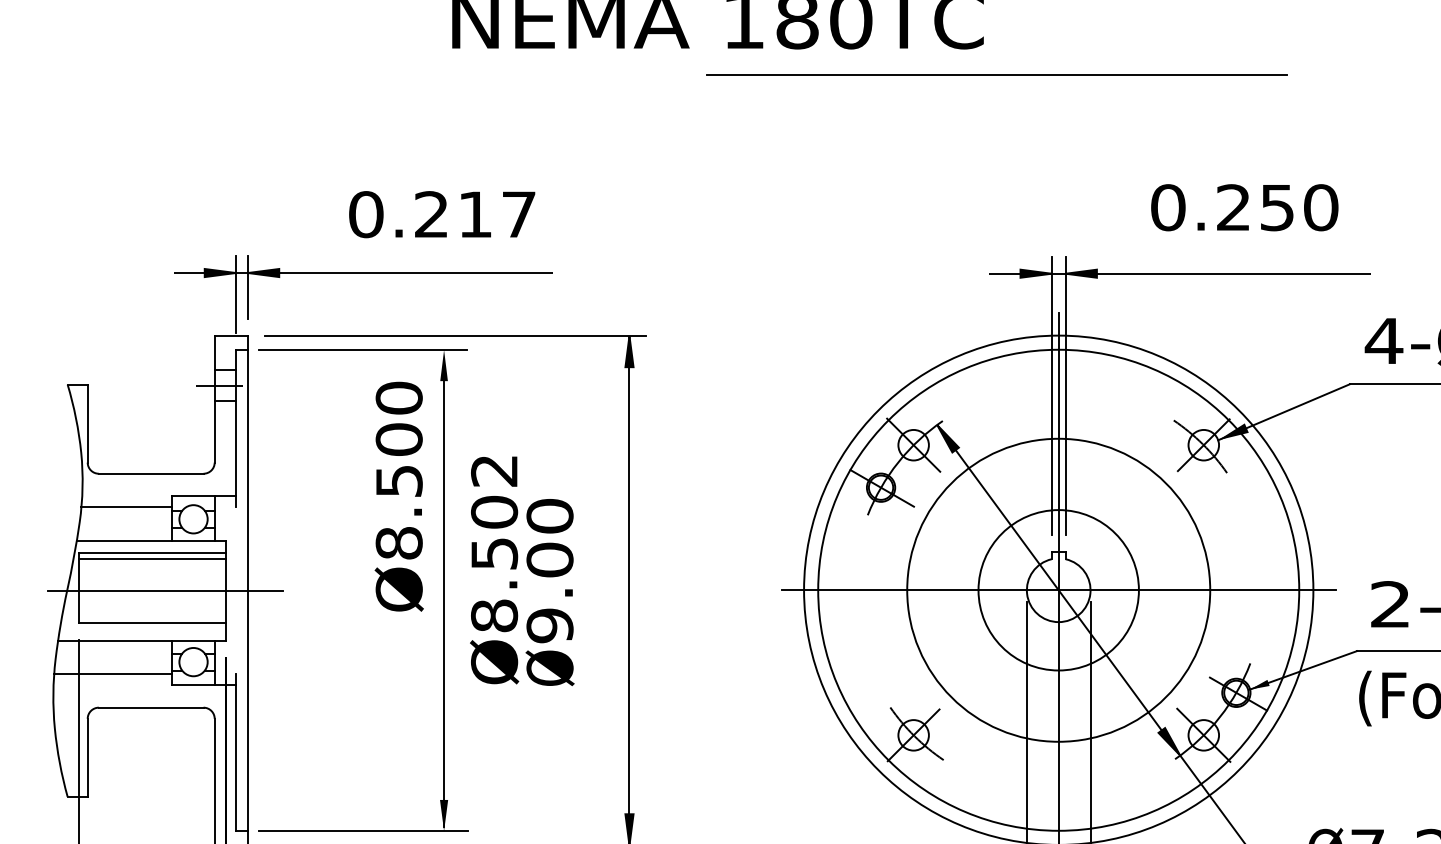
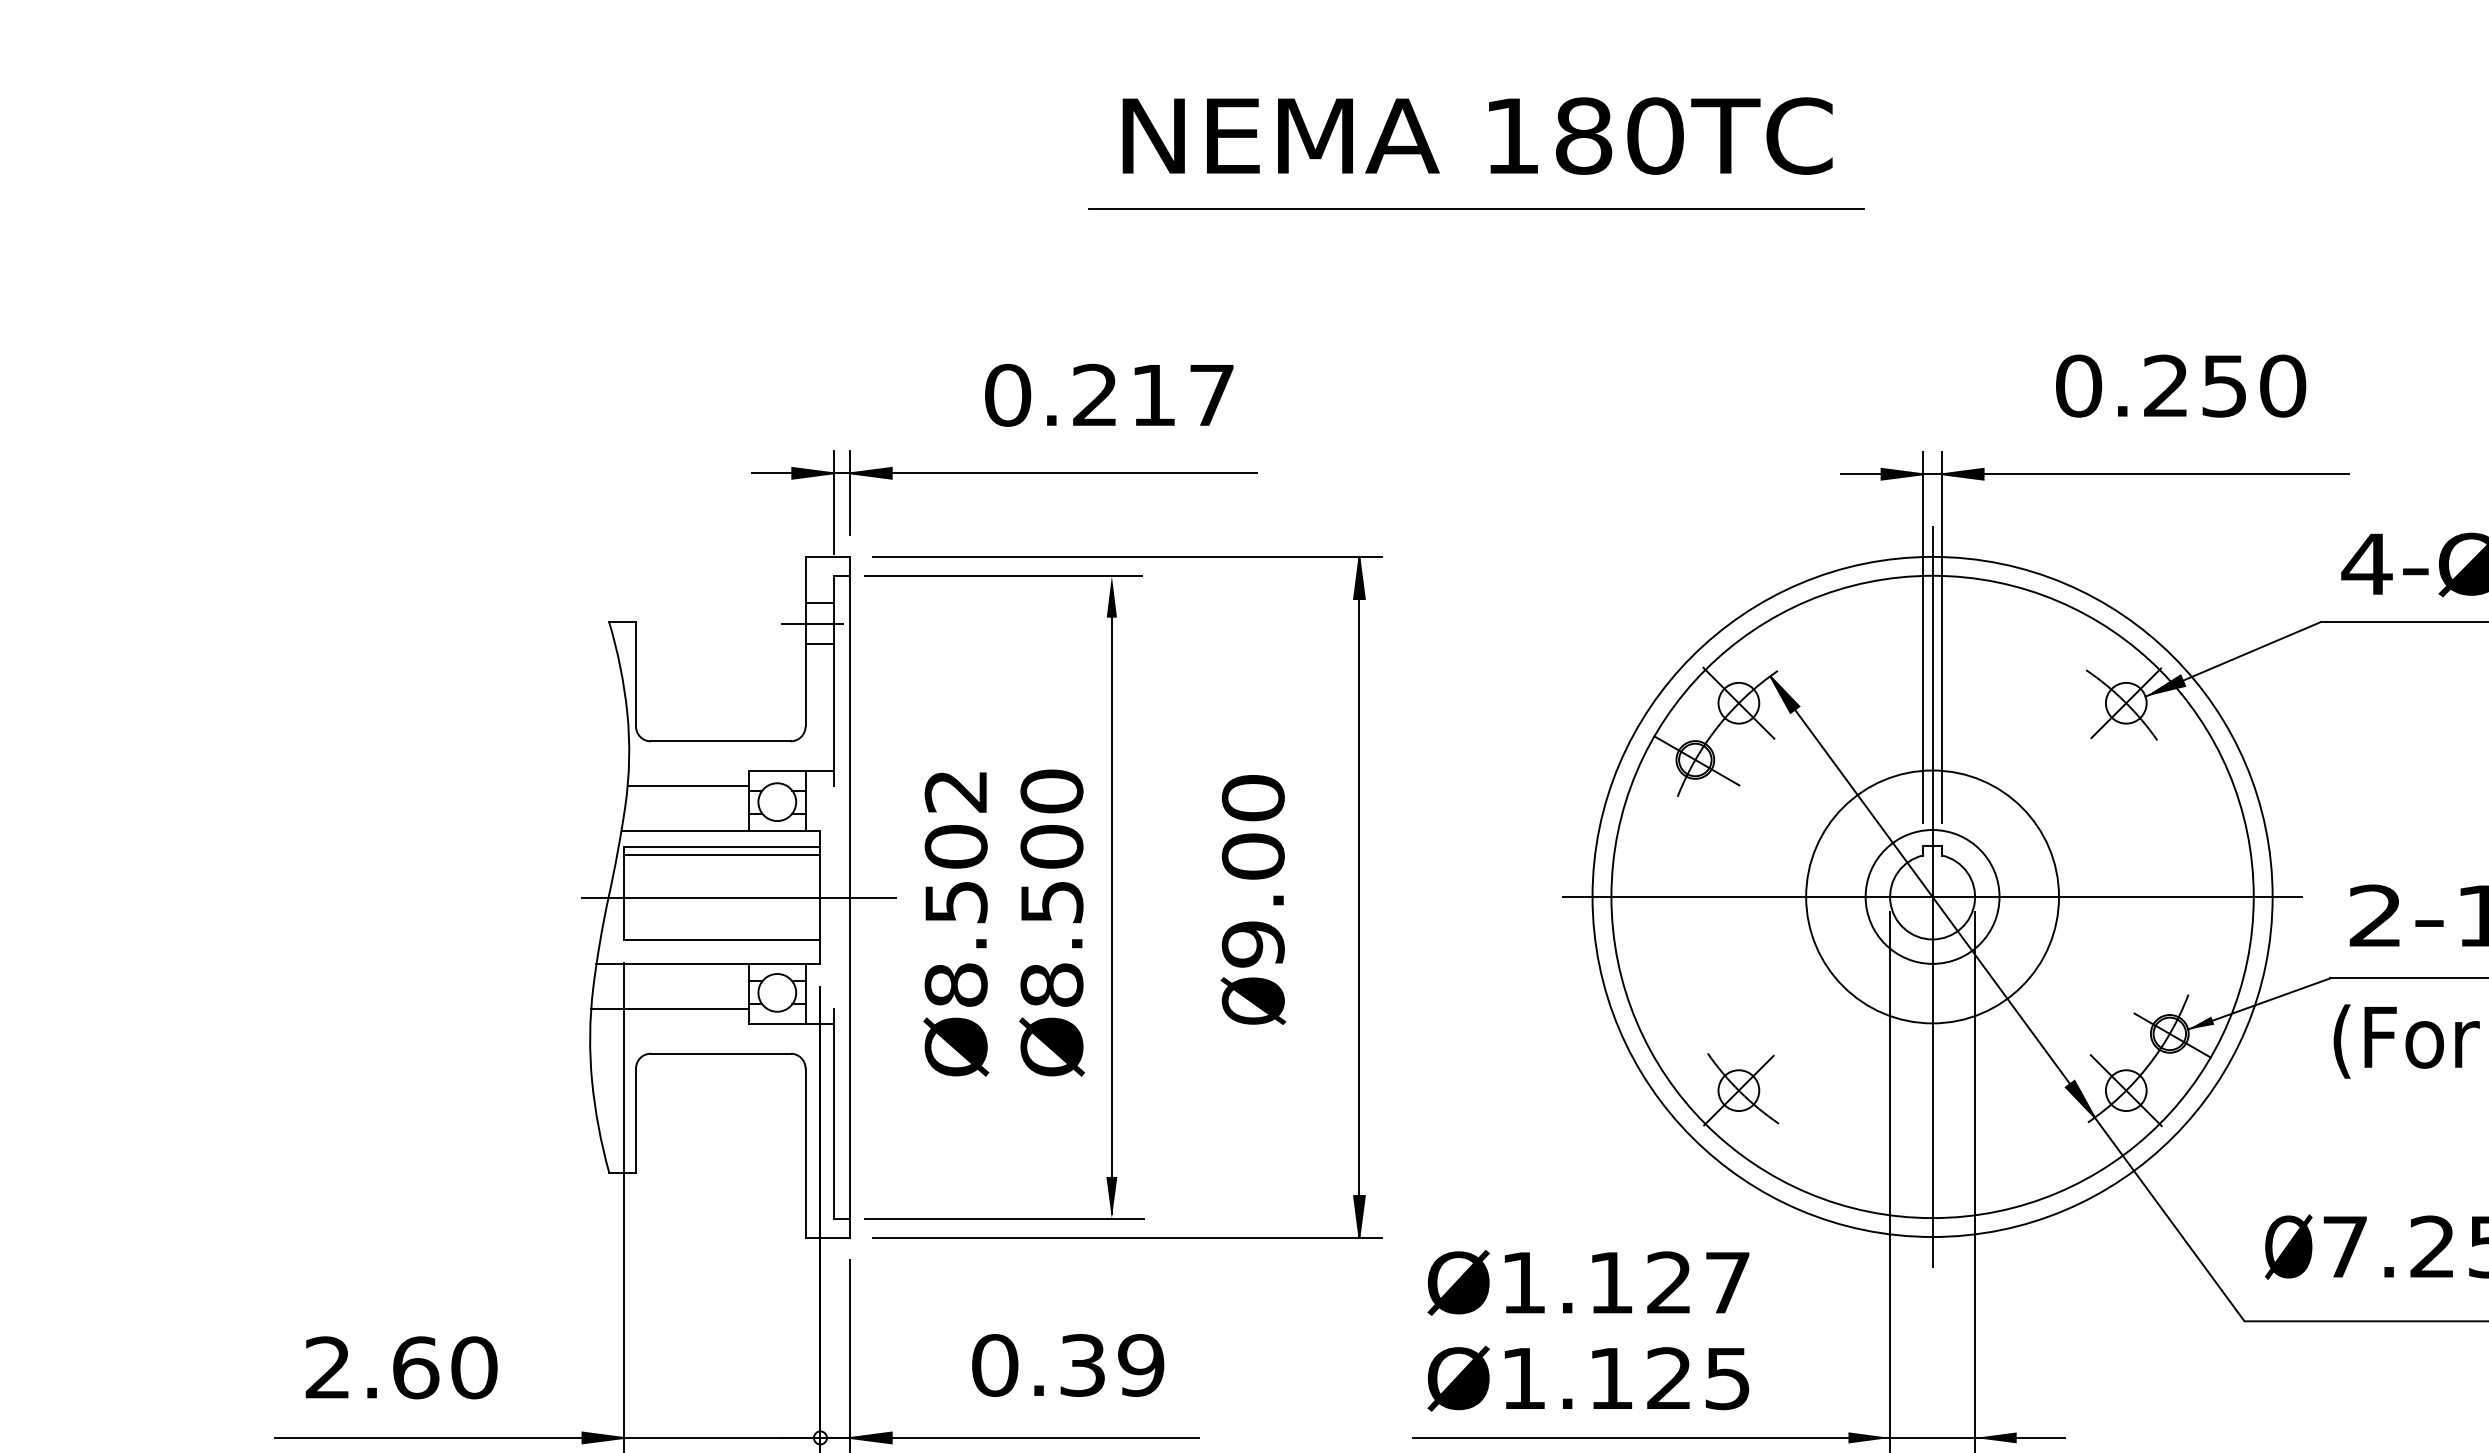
line: (997, 74) -> (1476, 208), moved
text: (398, 496) -> (1051, 922), moved
text: (494, 570) -> (956, 924), moved
circle: (1058, 589) -> (1932, 896), size x0.62
circle: (1058, 589) -> (1932, 896), size x0.62

